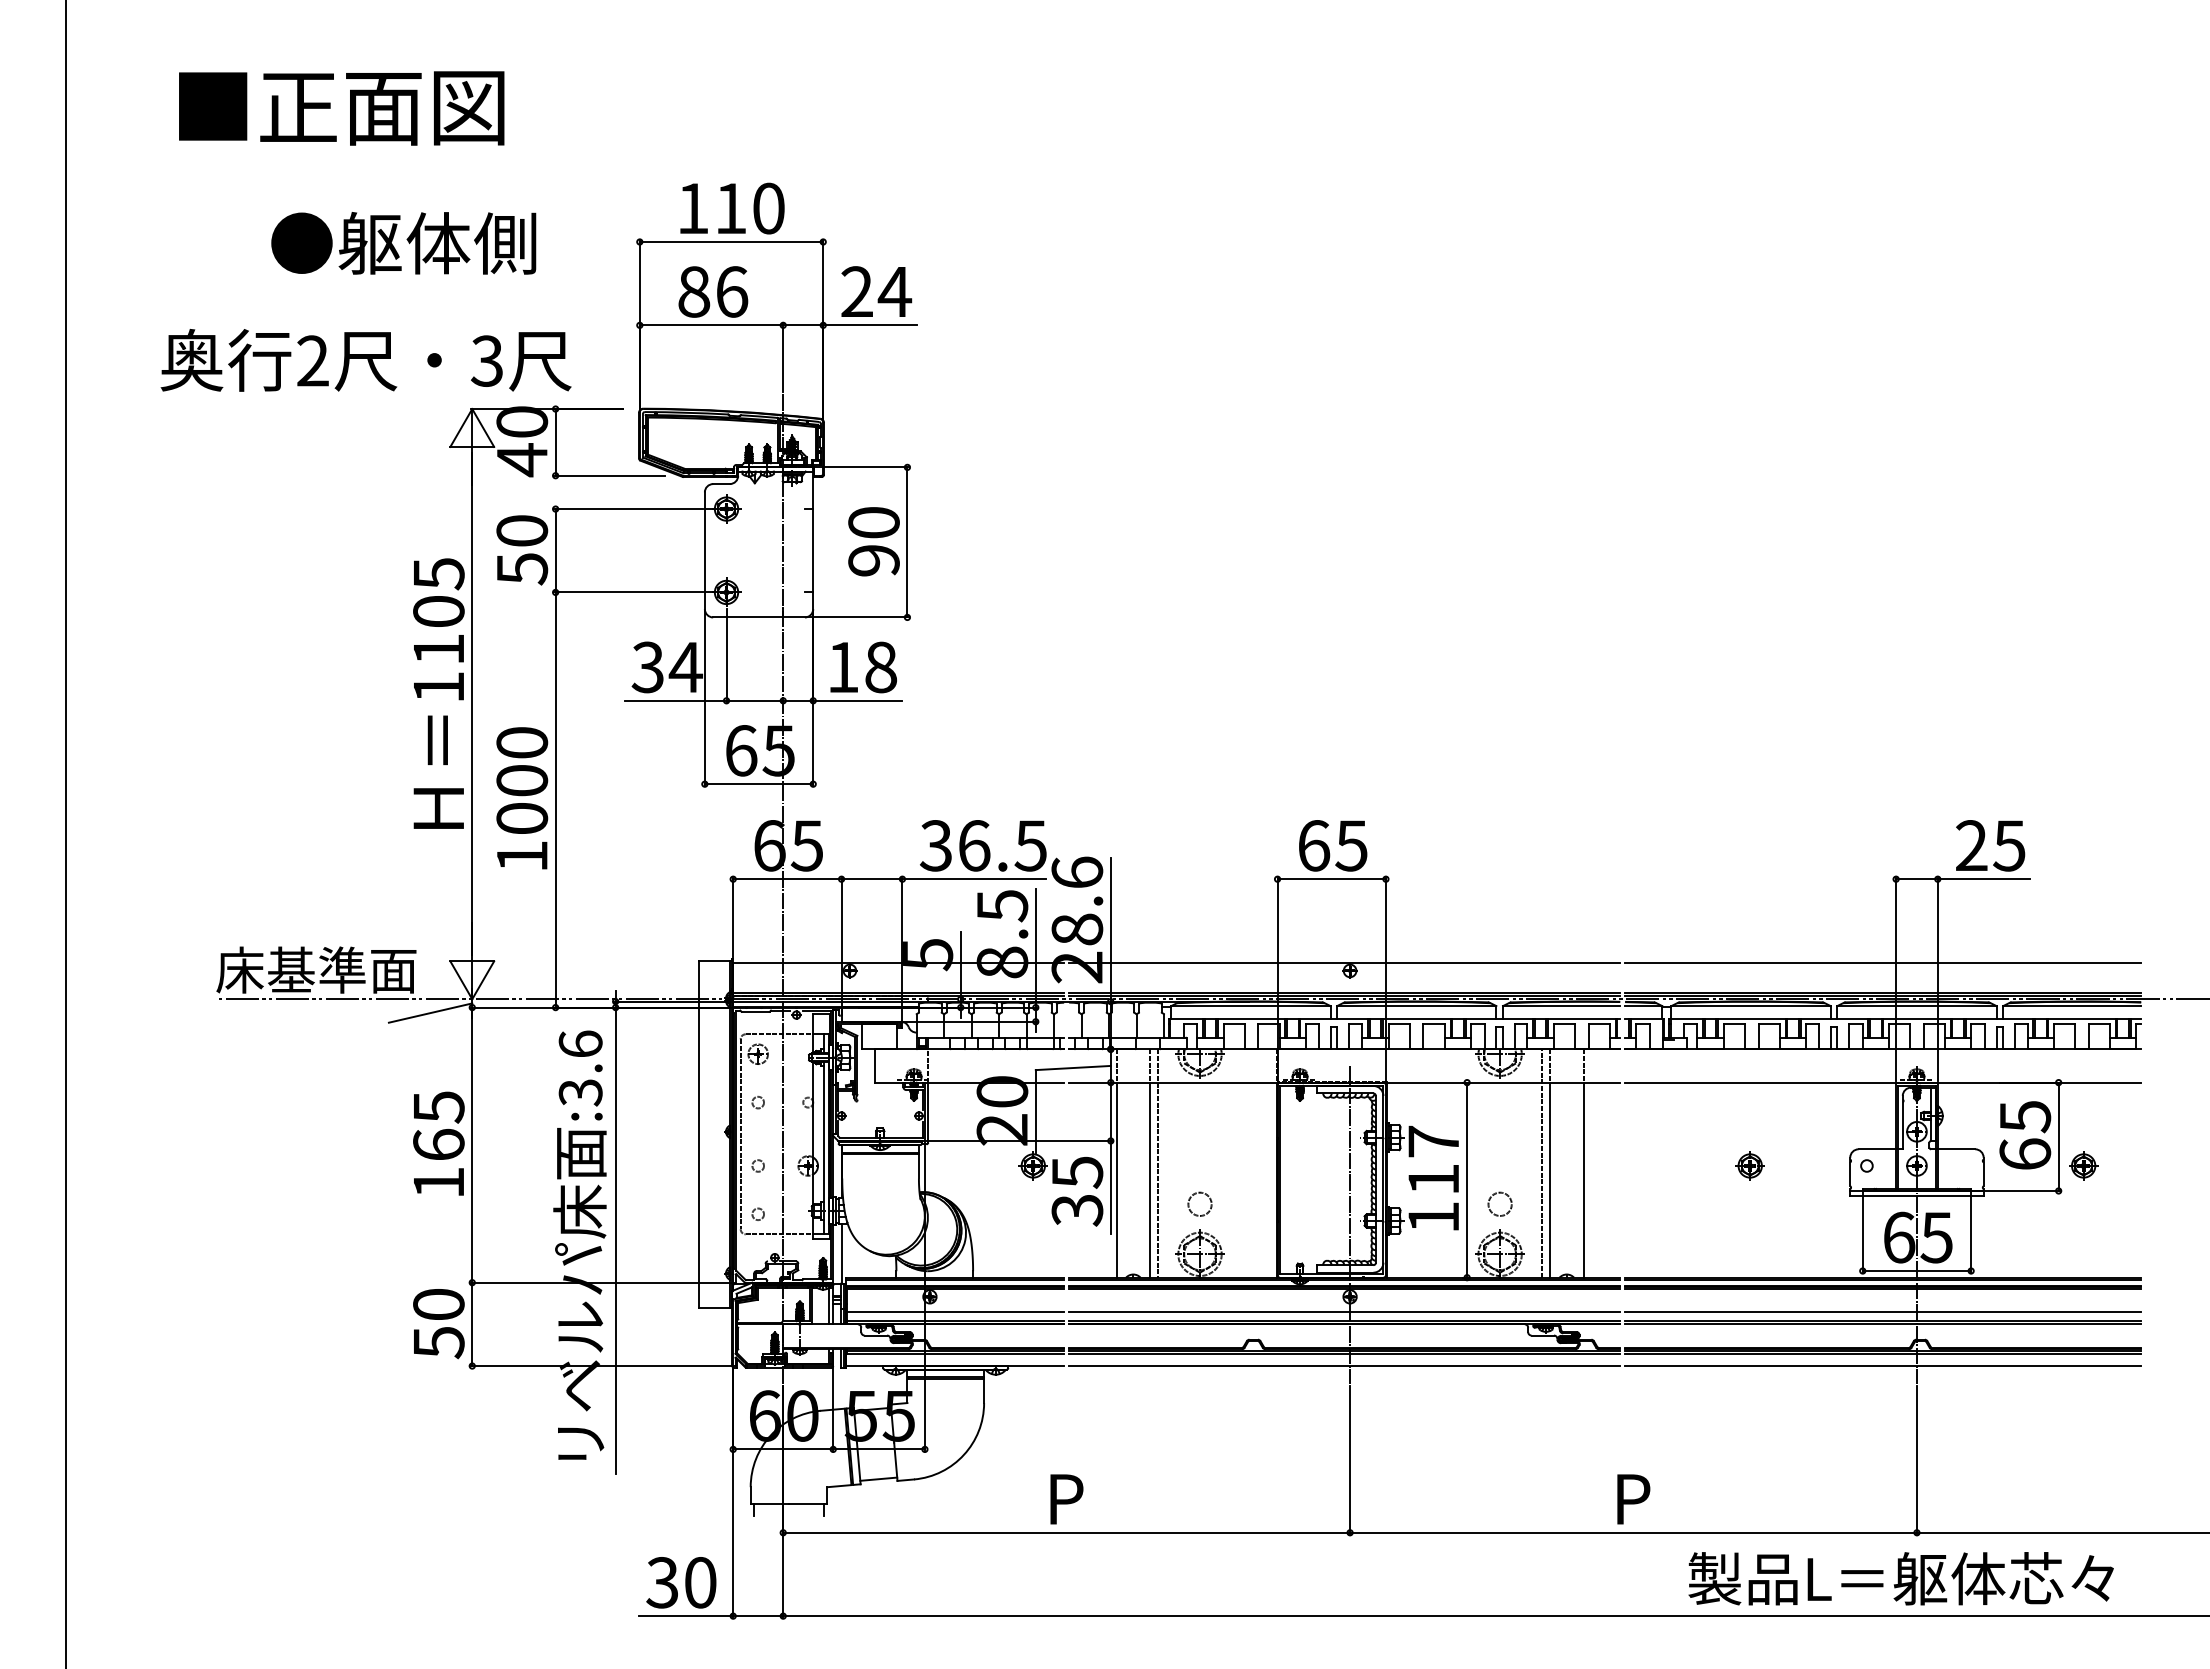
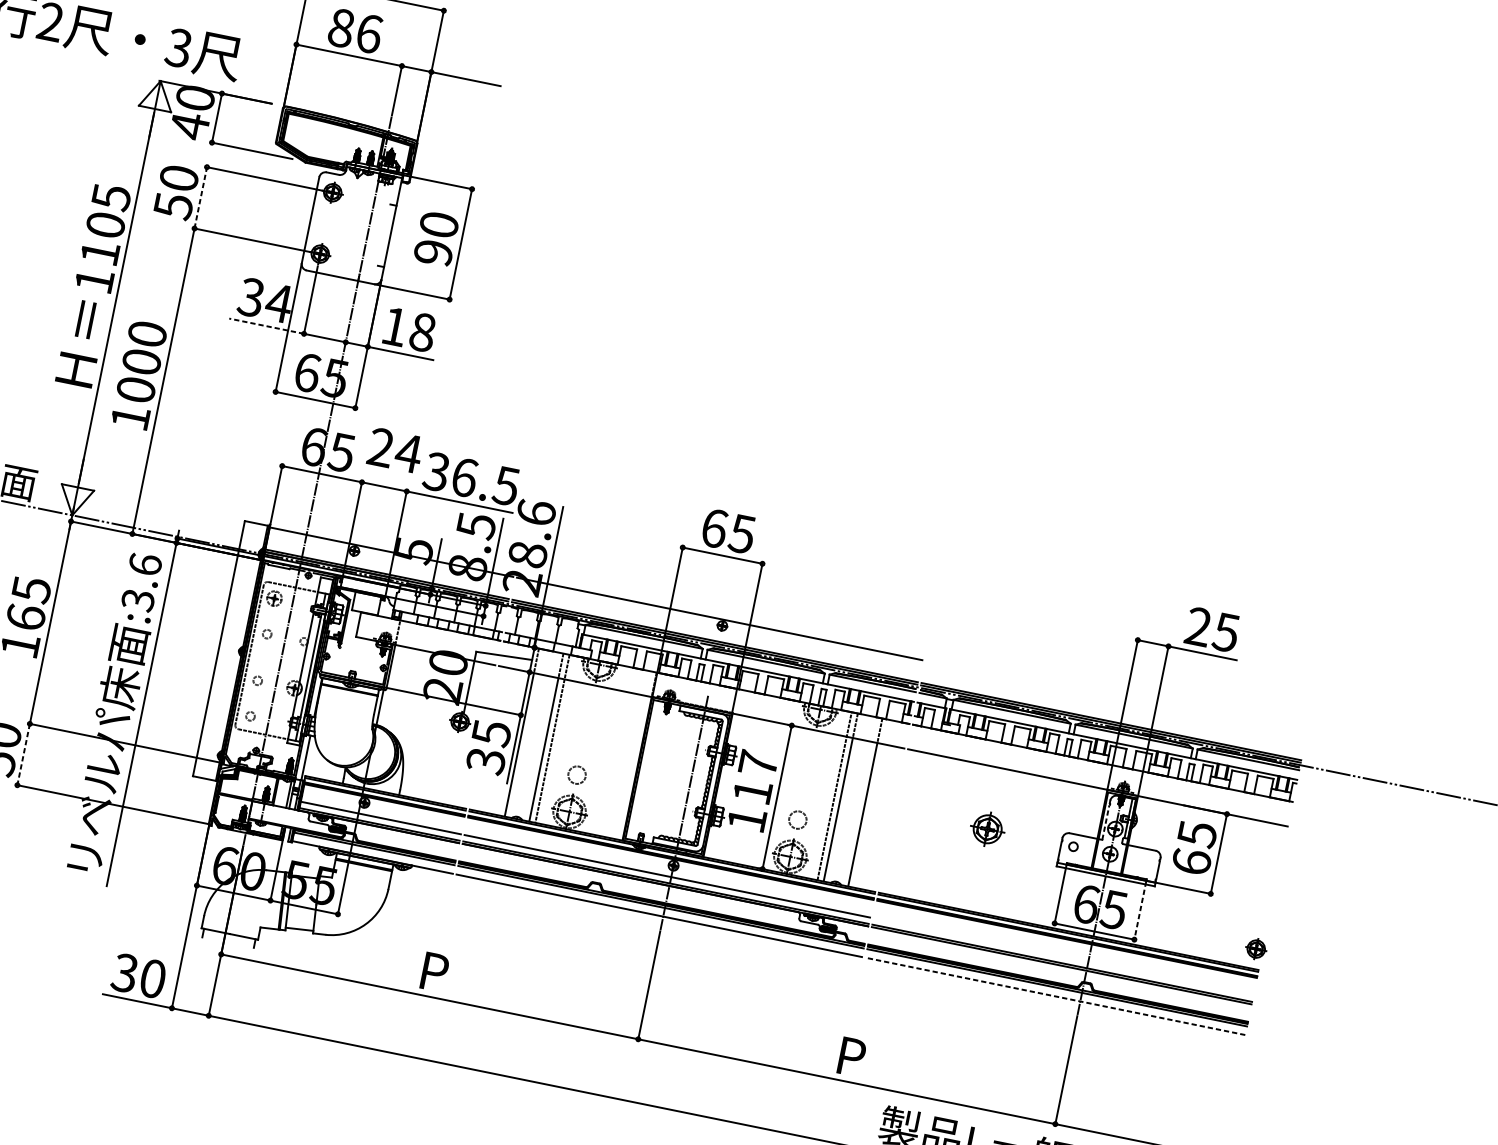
text: (876, 291) -> (395, 450), moved
line: (555, 550) -> (200, 197), solid -> dashed
line: (675, 700) -> (266, 325), solid -> dashed
line: (1883, 962) -> (1116, 699), removed
line: (430, 1012) -> (39, 518), removed
line: (1902, 1125) -> (1105, 822), solid -> dashed
part: (1749, 1165) -> (987, 828), size x1.6
part: (2083, 1165) -> (1256, 948), moved
line: (1971, 1232) -> (1140, 911), solid -> dashed
line: (1883, 1312) -> (1063, 957), removed
line: (472, 1324) -> (23, 754), solid -> dashed
line: (1882, 1366) -> (1054, 996), solid -> dashed

